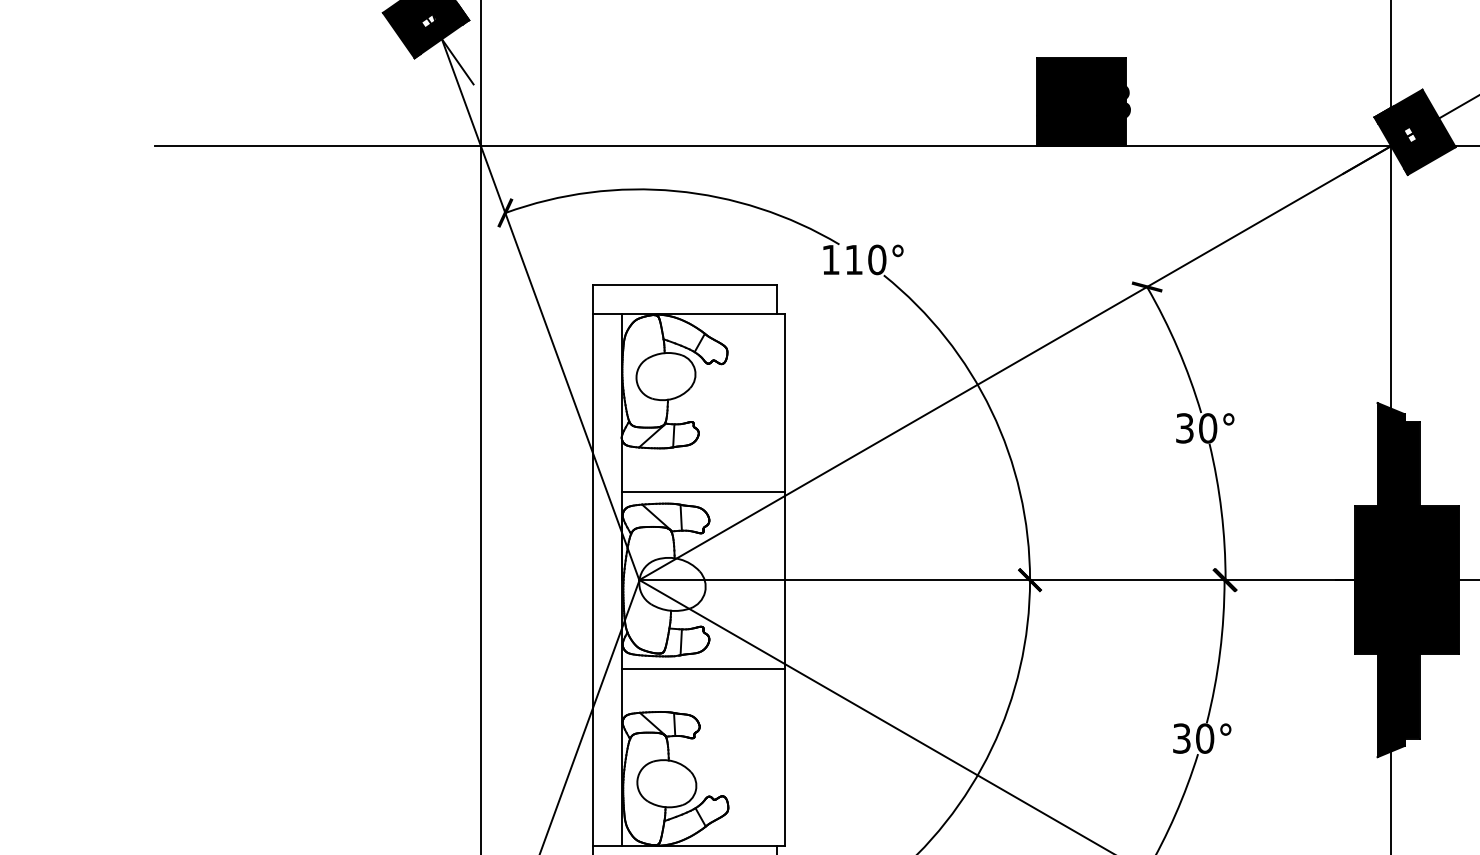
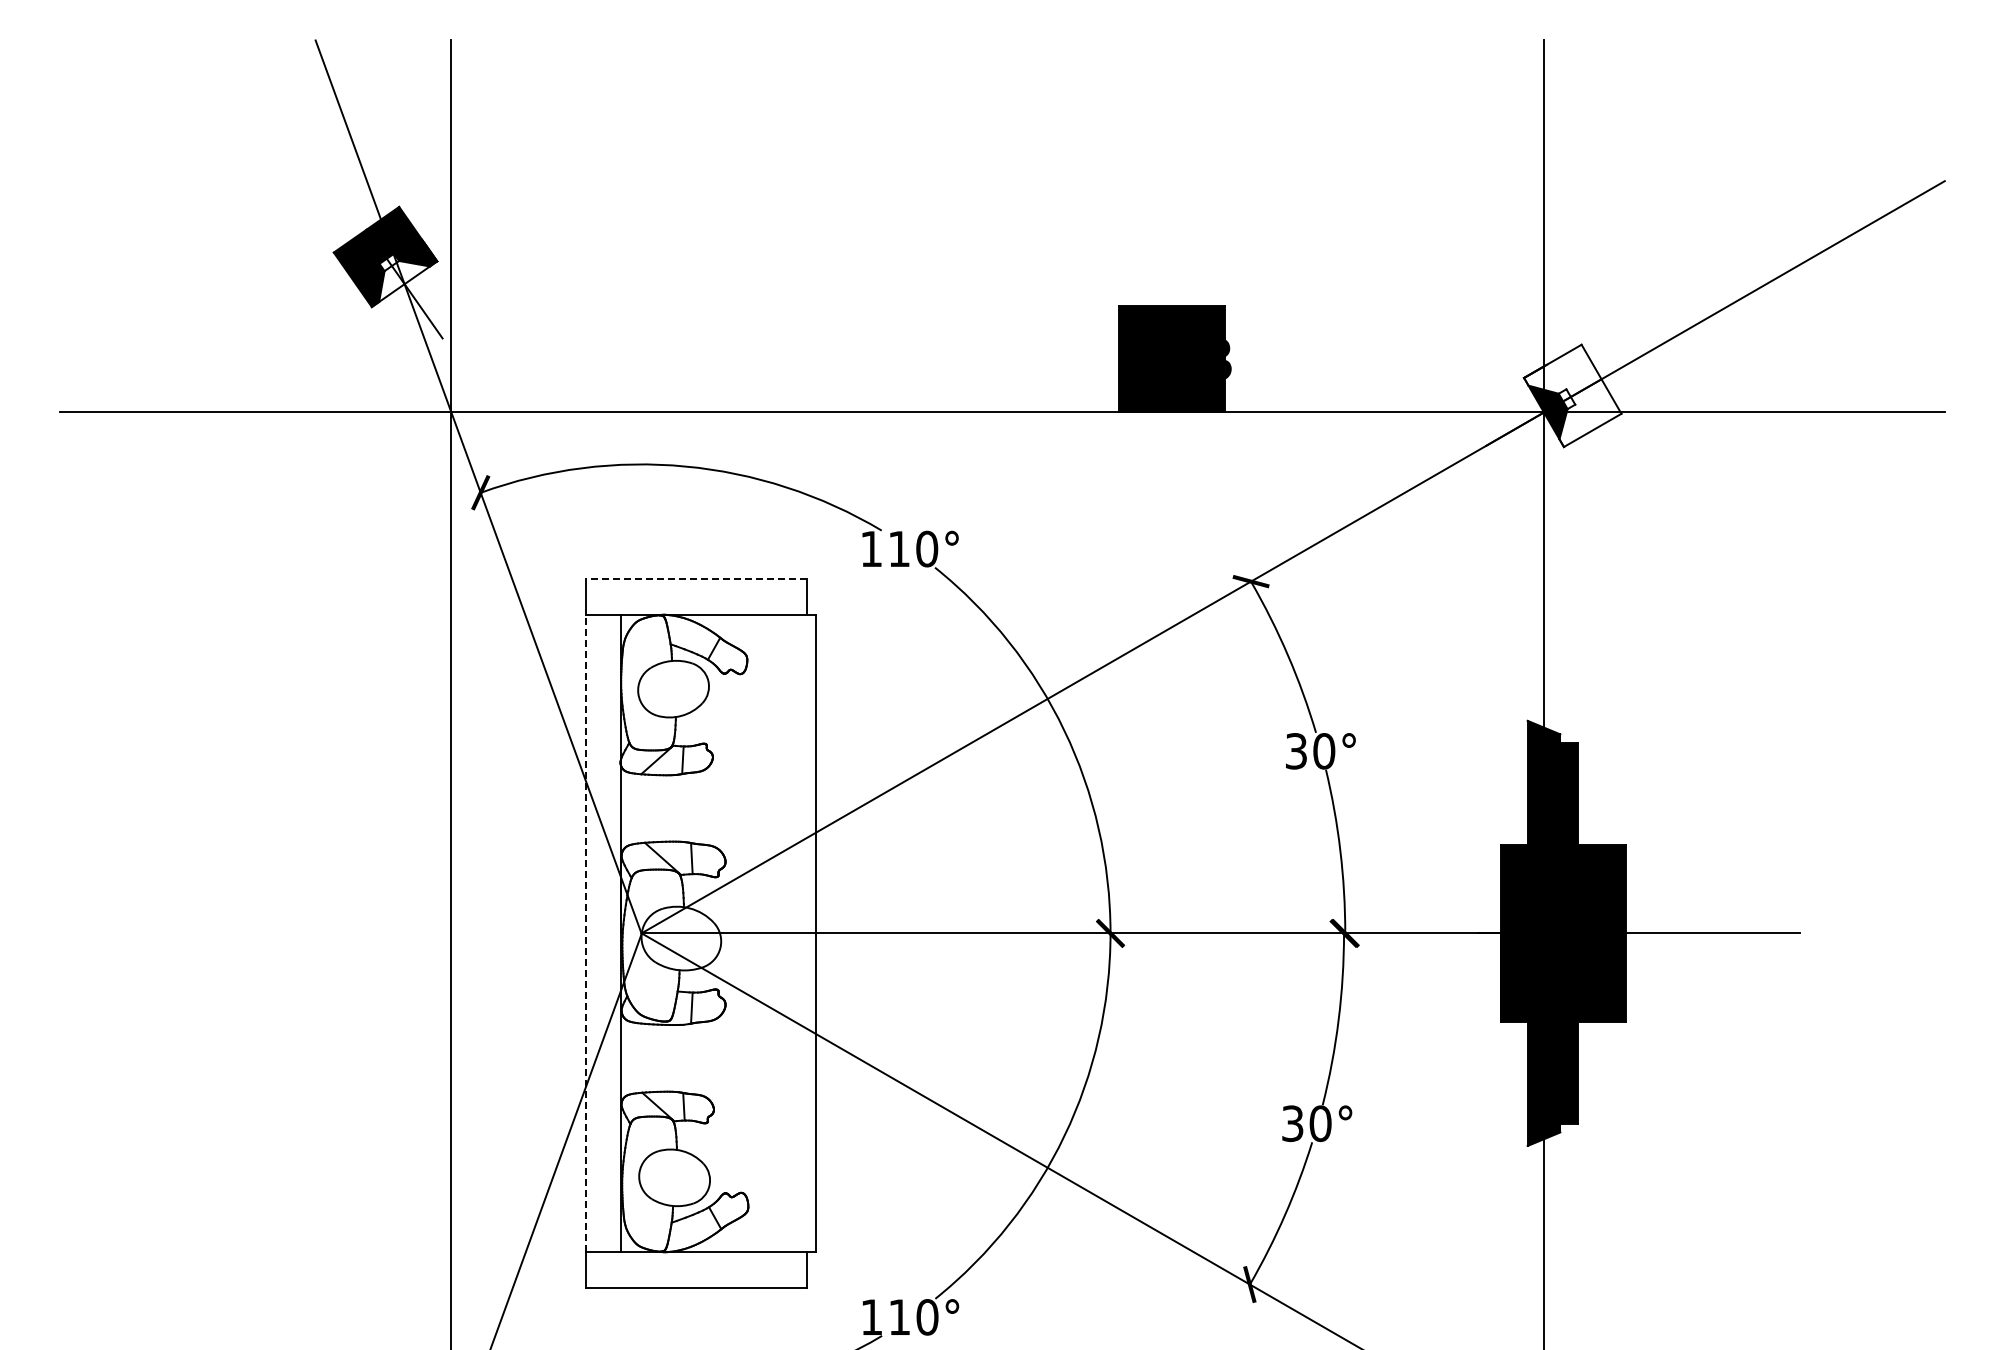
fill: (441, 36) -> (404, 281), removed
fill: (1414, 131) -> (1572, 395), removed
line: (685, 285) -> (696, 579), solid -> dashed
line: (703, 491) -> (718, 827), removed
line: (592, 580) -> (585, 933), solid -> dashed
line: (703, 668) -> (718, 1039), removed

